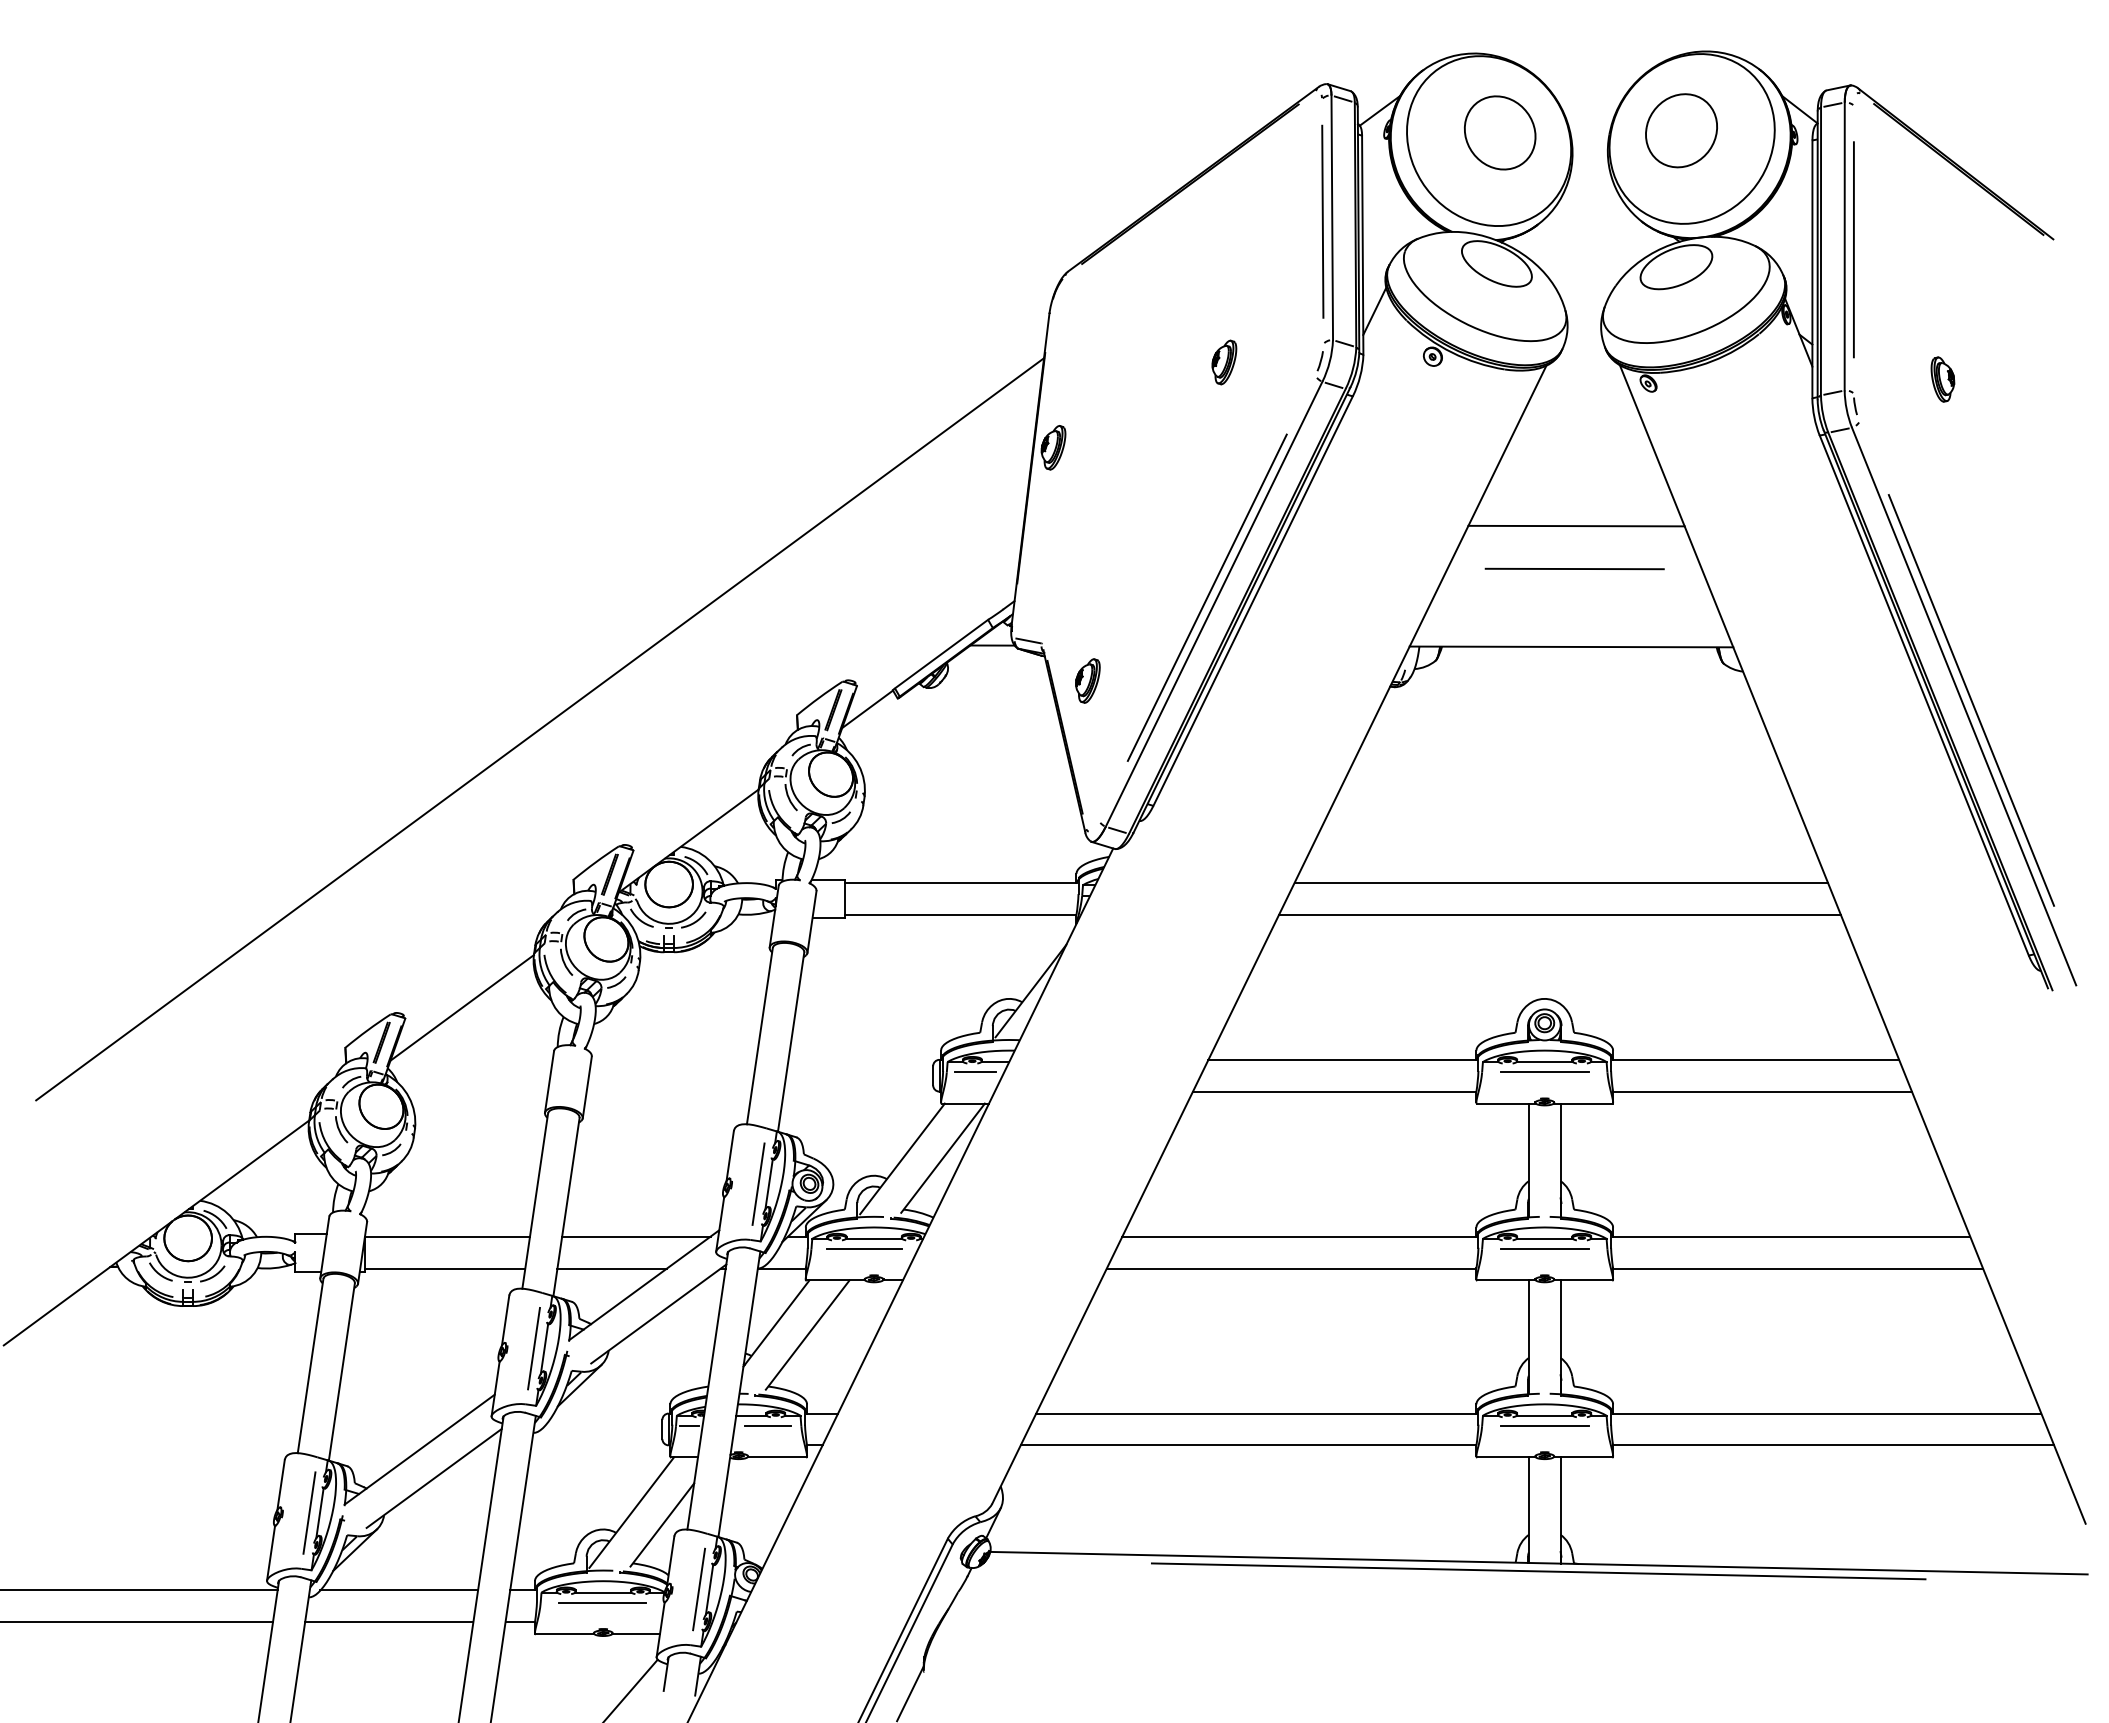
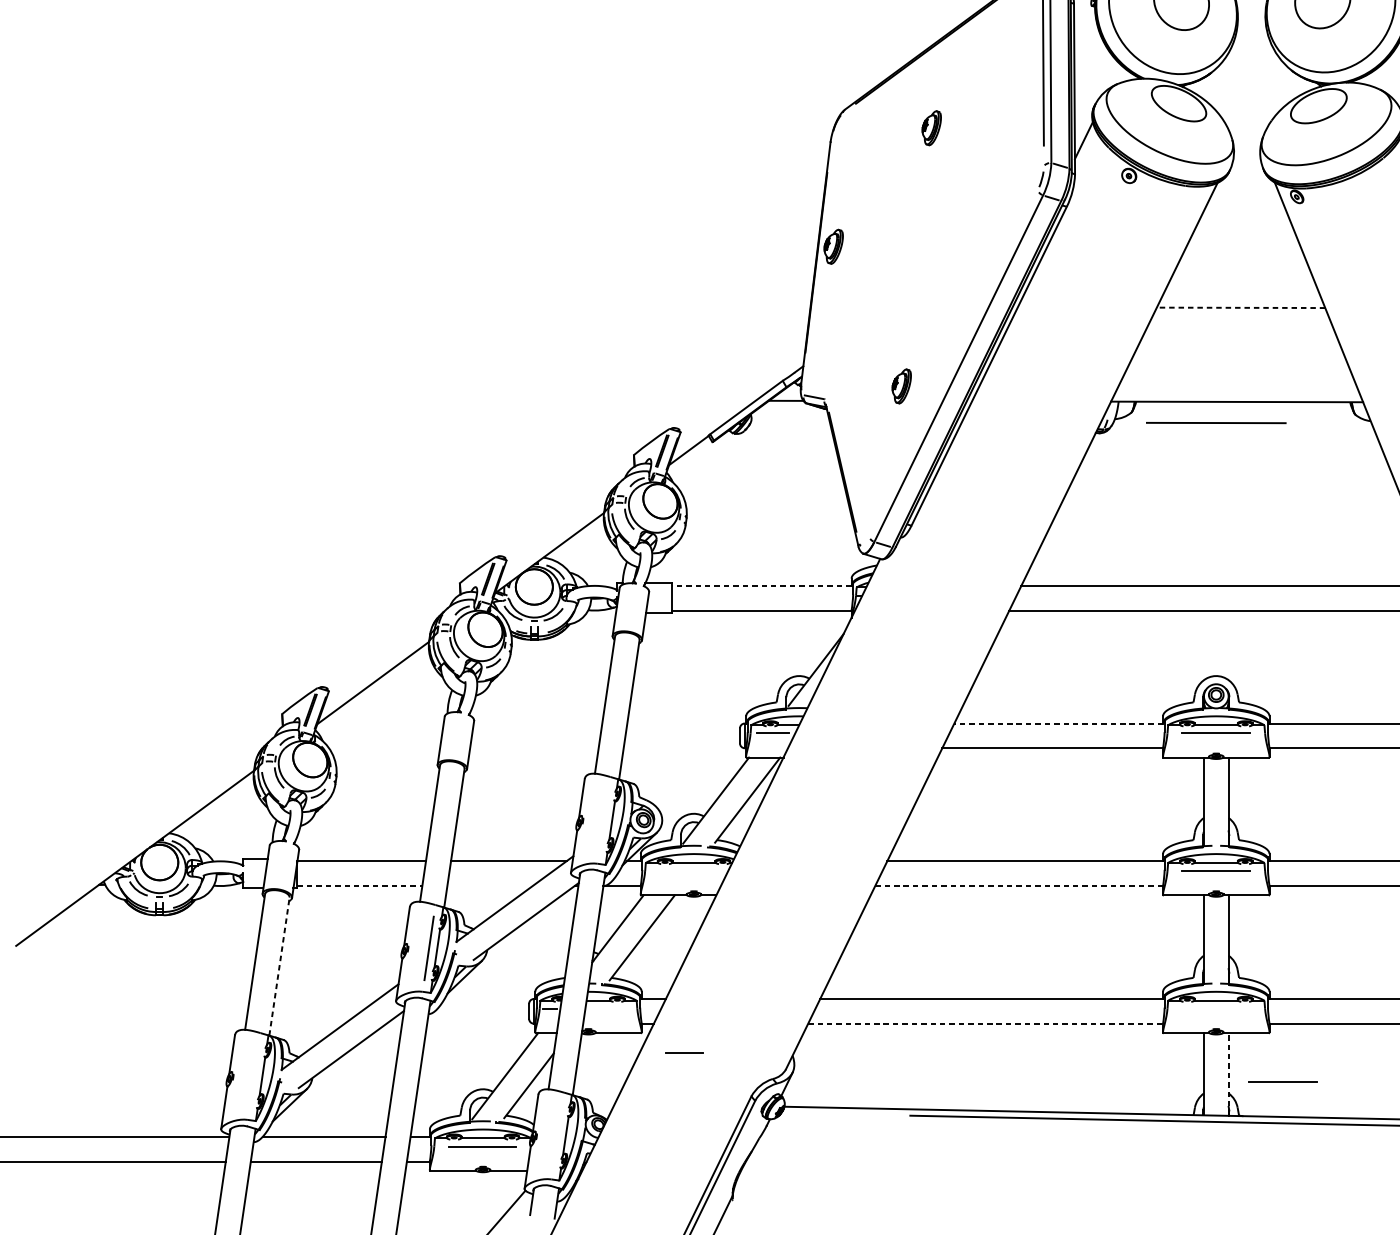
part: (1224, 362) -> (931, 128), moved
line: (1576, 526) -> (1241, 308), solid -> dashed
line: (1574, 568) -> (1216, 422), moved
line: (1206, 597) -> (952, 363), removed
part: (1087, 680) -> (901, 386), moved
line: (540, 729) -> (434, 466), removed
line: (960, 883) -> (761, 586), solid -> dashed
line: (1341, 1059) -> (1057, 723), solid -> dashed
line: (758, 1183) -> (603, 819), removed
line: (864, 1249) -> (686, 871), removed
line: (445, 1268) -> (360, 886), solid -> dashed
line: (612, 1268) -> (490, 886), removed
line: (1291, 1268) -> (1019, 886), solid -> dashed
line: (341, 1372) -> (279, 967), solid -> dashed
line: (767, 1425) -> (684, 1052), moved
line: (1544, 1425) -> (1283, 1081), moved
line: (1248, 1445) -> (985, 1023), solid -> dashed
line: (1560, 1509) -> (1228, 1073), solid -> dashed
line: (309, 1512) -> (254, 1076), removed
line: (699, 1589) -> (558, 1136), removed

